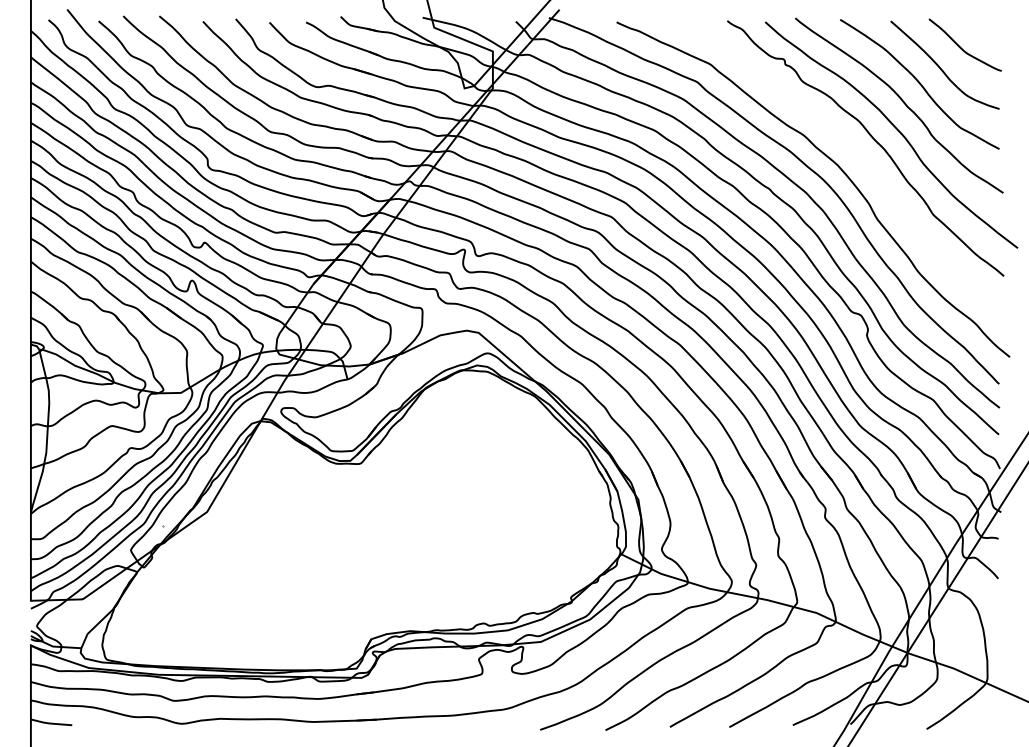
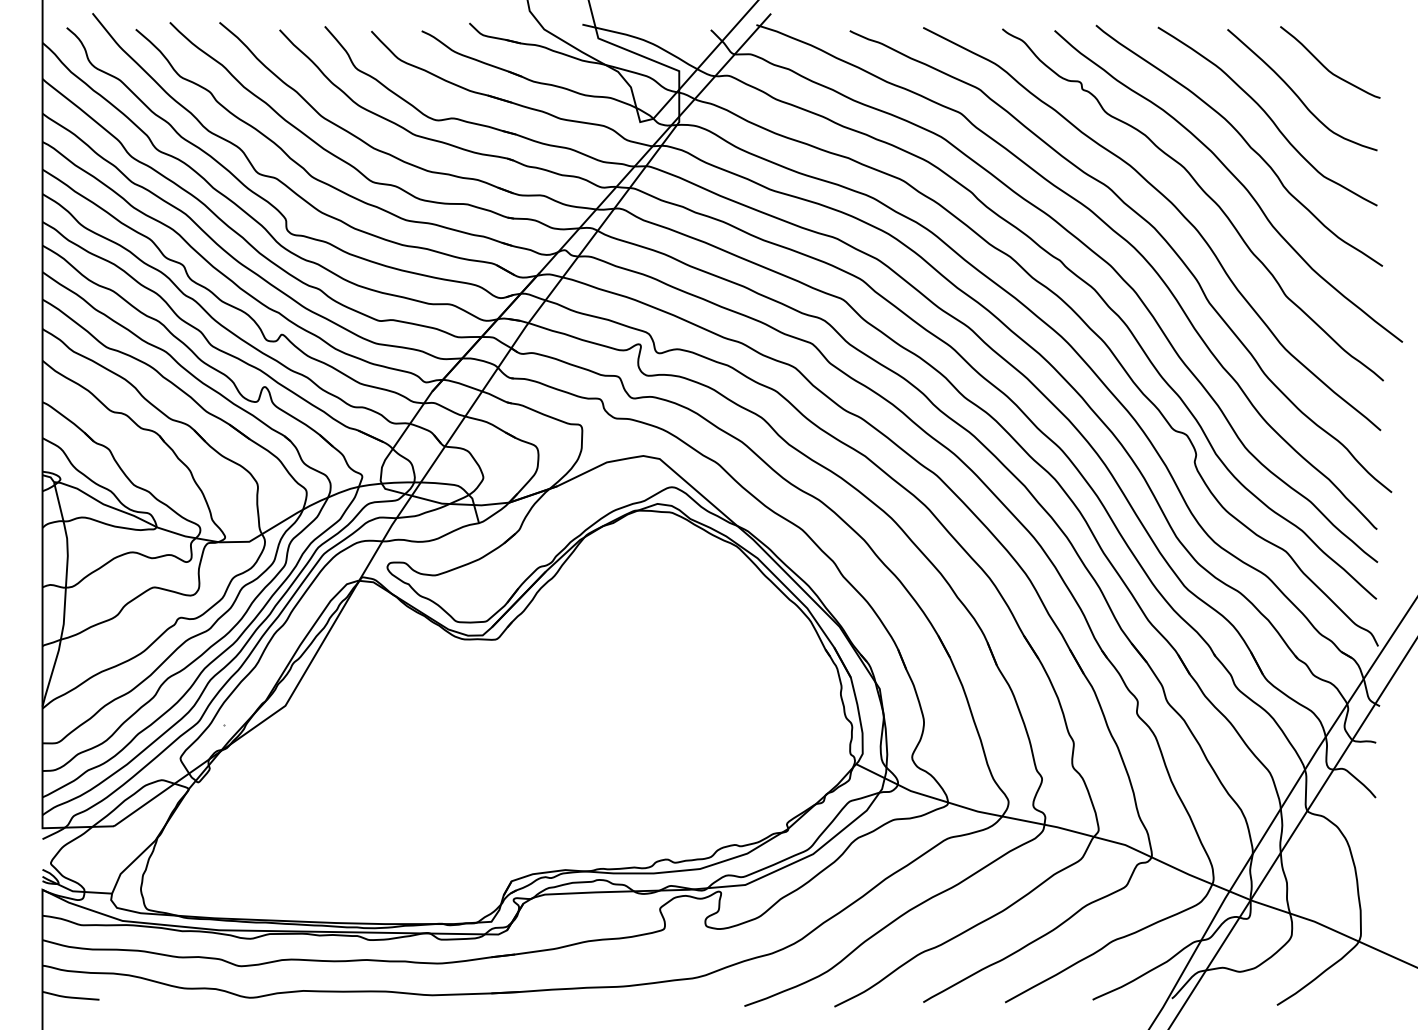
curve: (853, 152) -> (1176, 210), added

